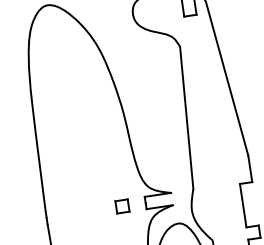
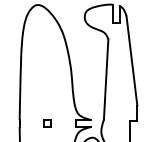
part: (121, 206) -> (47, 123), moved

